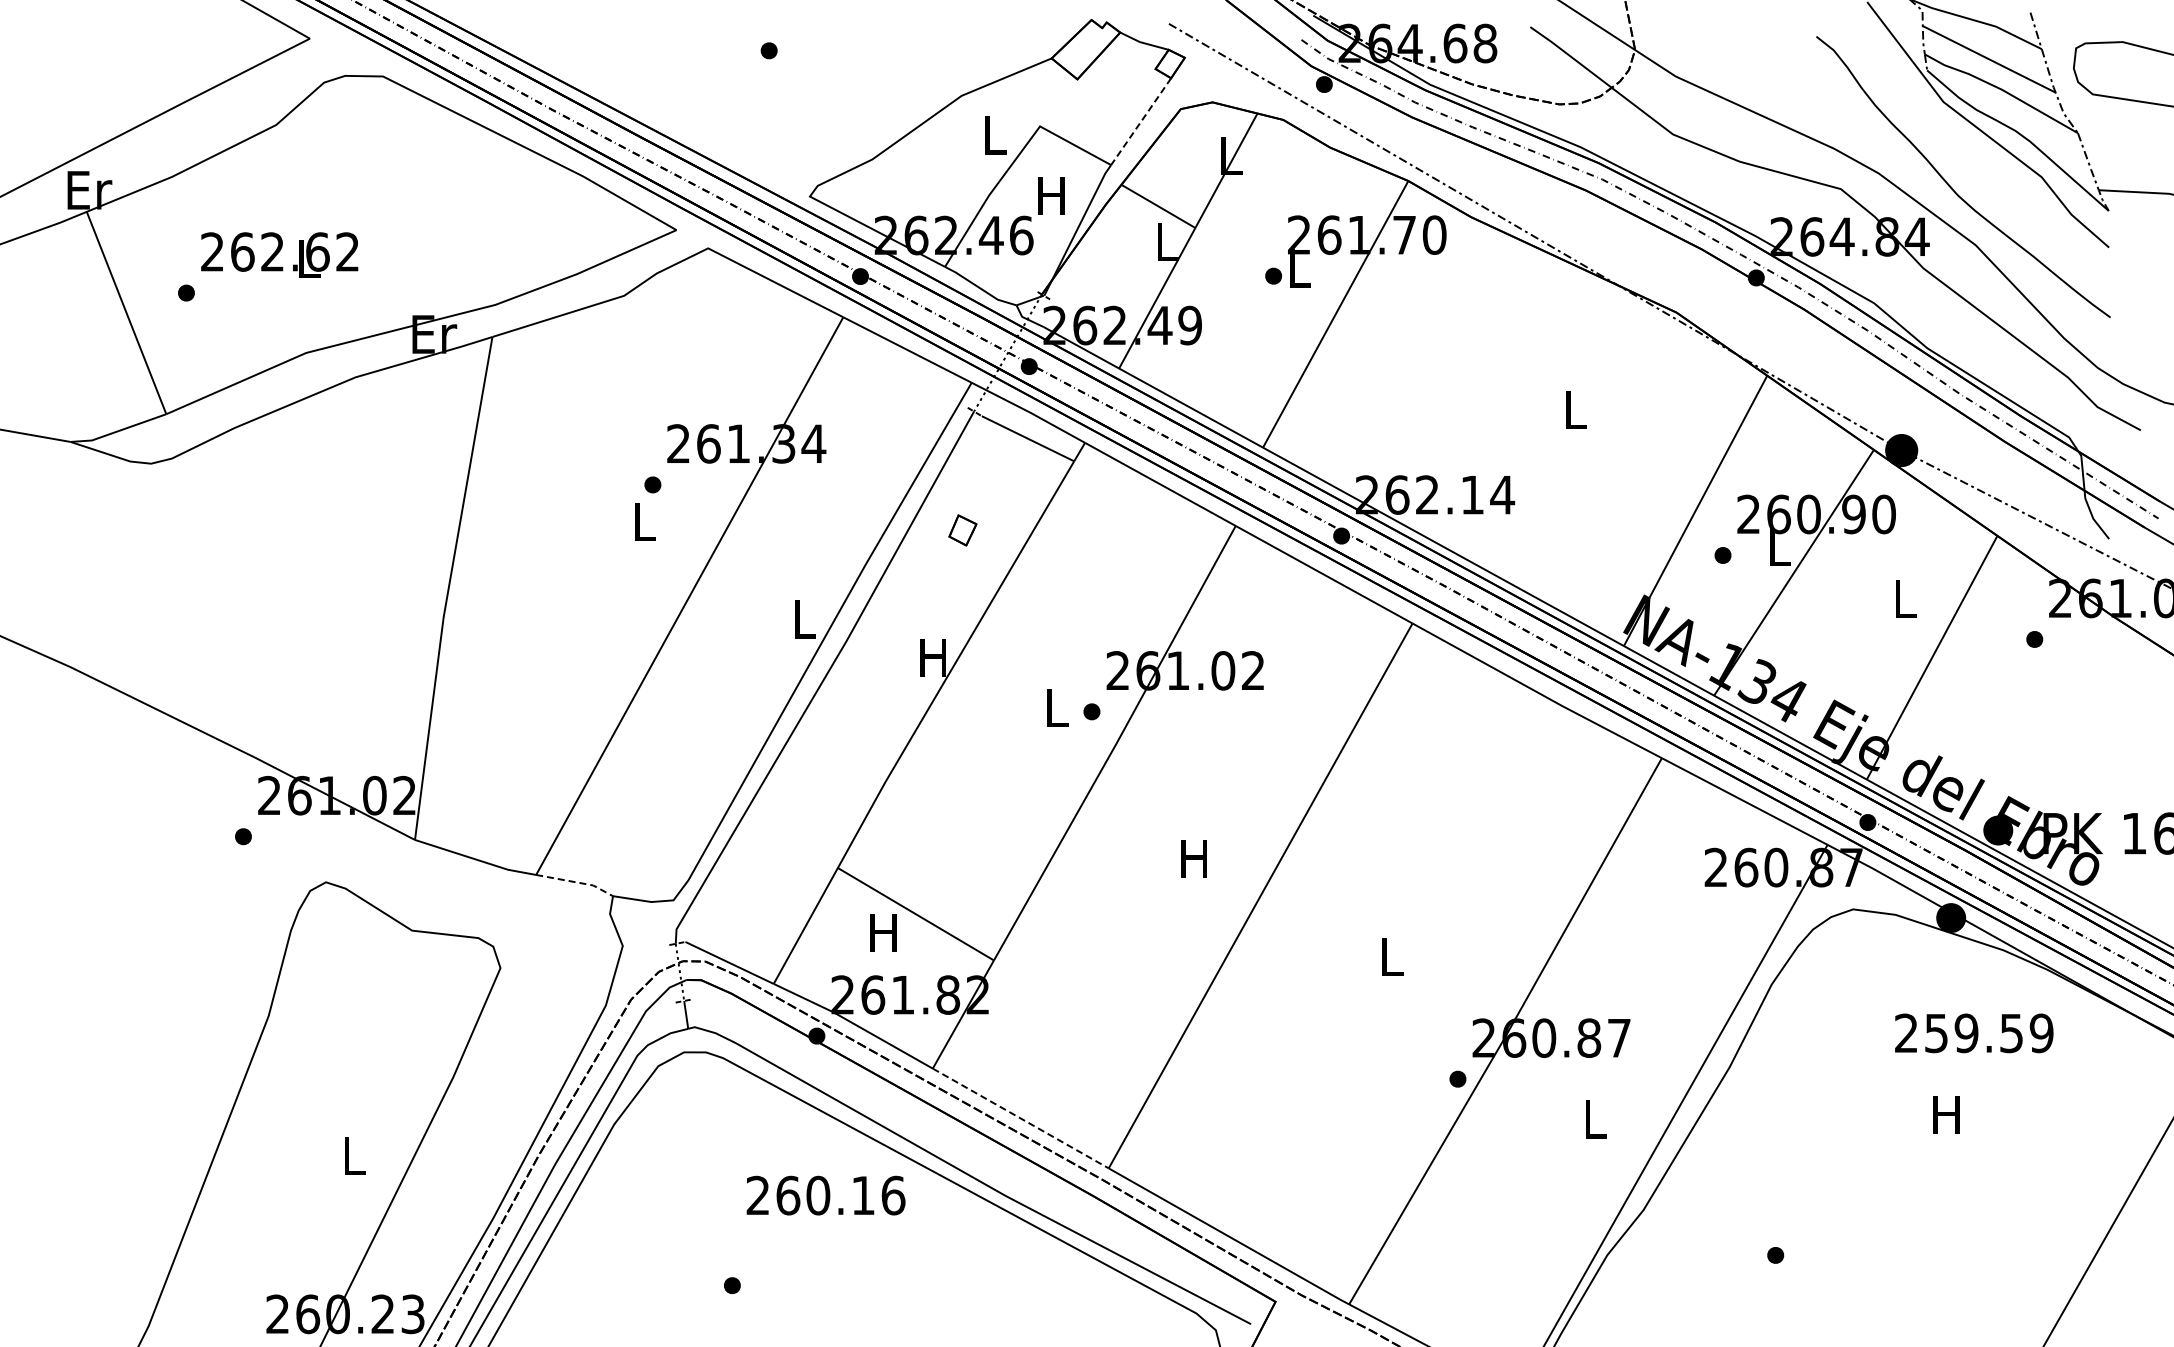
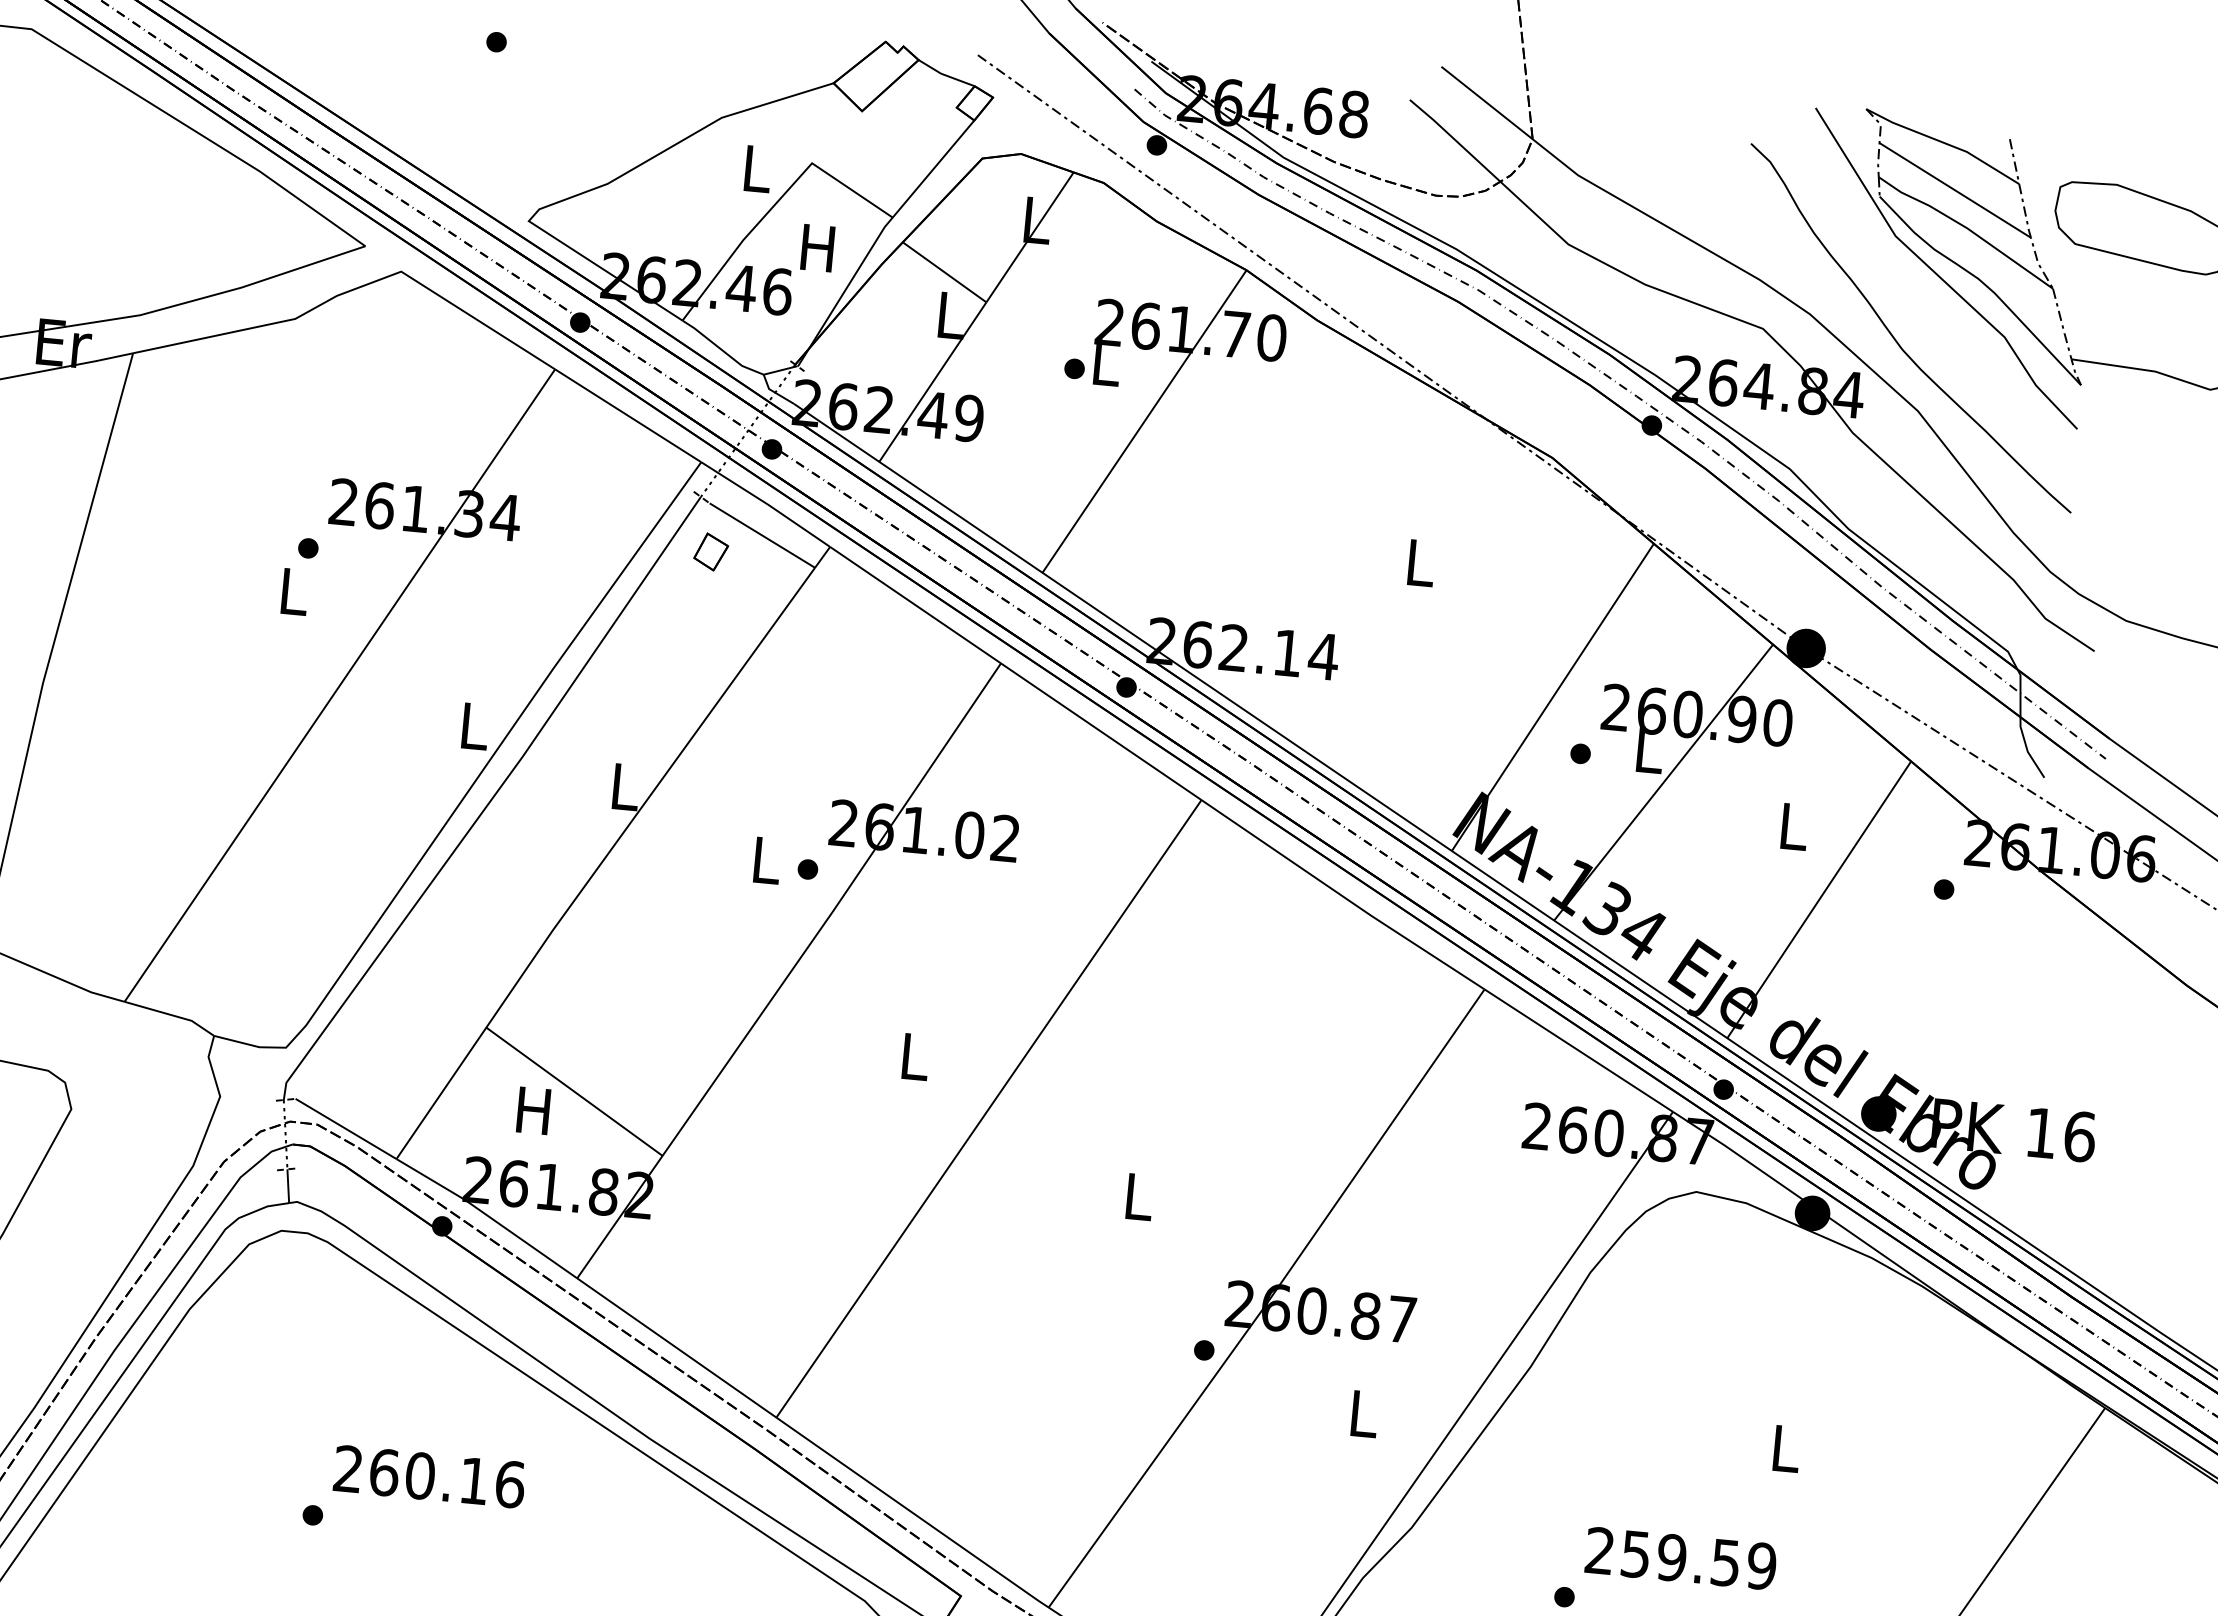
line: (1141, 121) -> (933, 168), dashed -> solid
part: (962, 530) -> (710, 552), moved
text: (932, 657) -> (623, 786), H -> L
text: (1193, 858) -> (912, 1056), H -> L
line: (576, 882) -> (171, 1015), dashed -> solid
text: (1974, 1033) -> (1681, 1558), moved
text: (1946, 1114) -> (1784, 1447), H -> L
line: (1021, 1118) -> (677, 1348), dashed -> solid
text: (825, 1195) -> (428, 1476), moved

